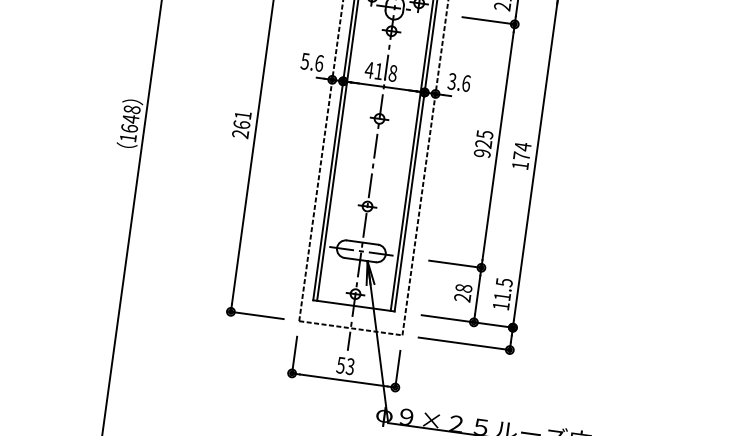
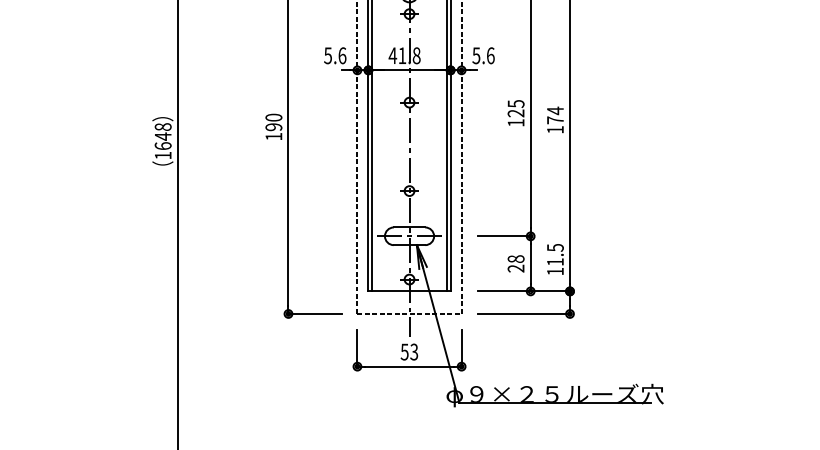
text: (452, 81) -> (476, 55), 3.6 -> 5.6
text: (241, 124) -> (273, 126), 261 -> 190
text: (481, 152) -> (515, 122), 925 -> 125

